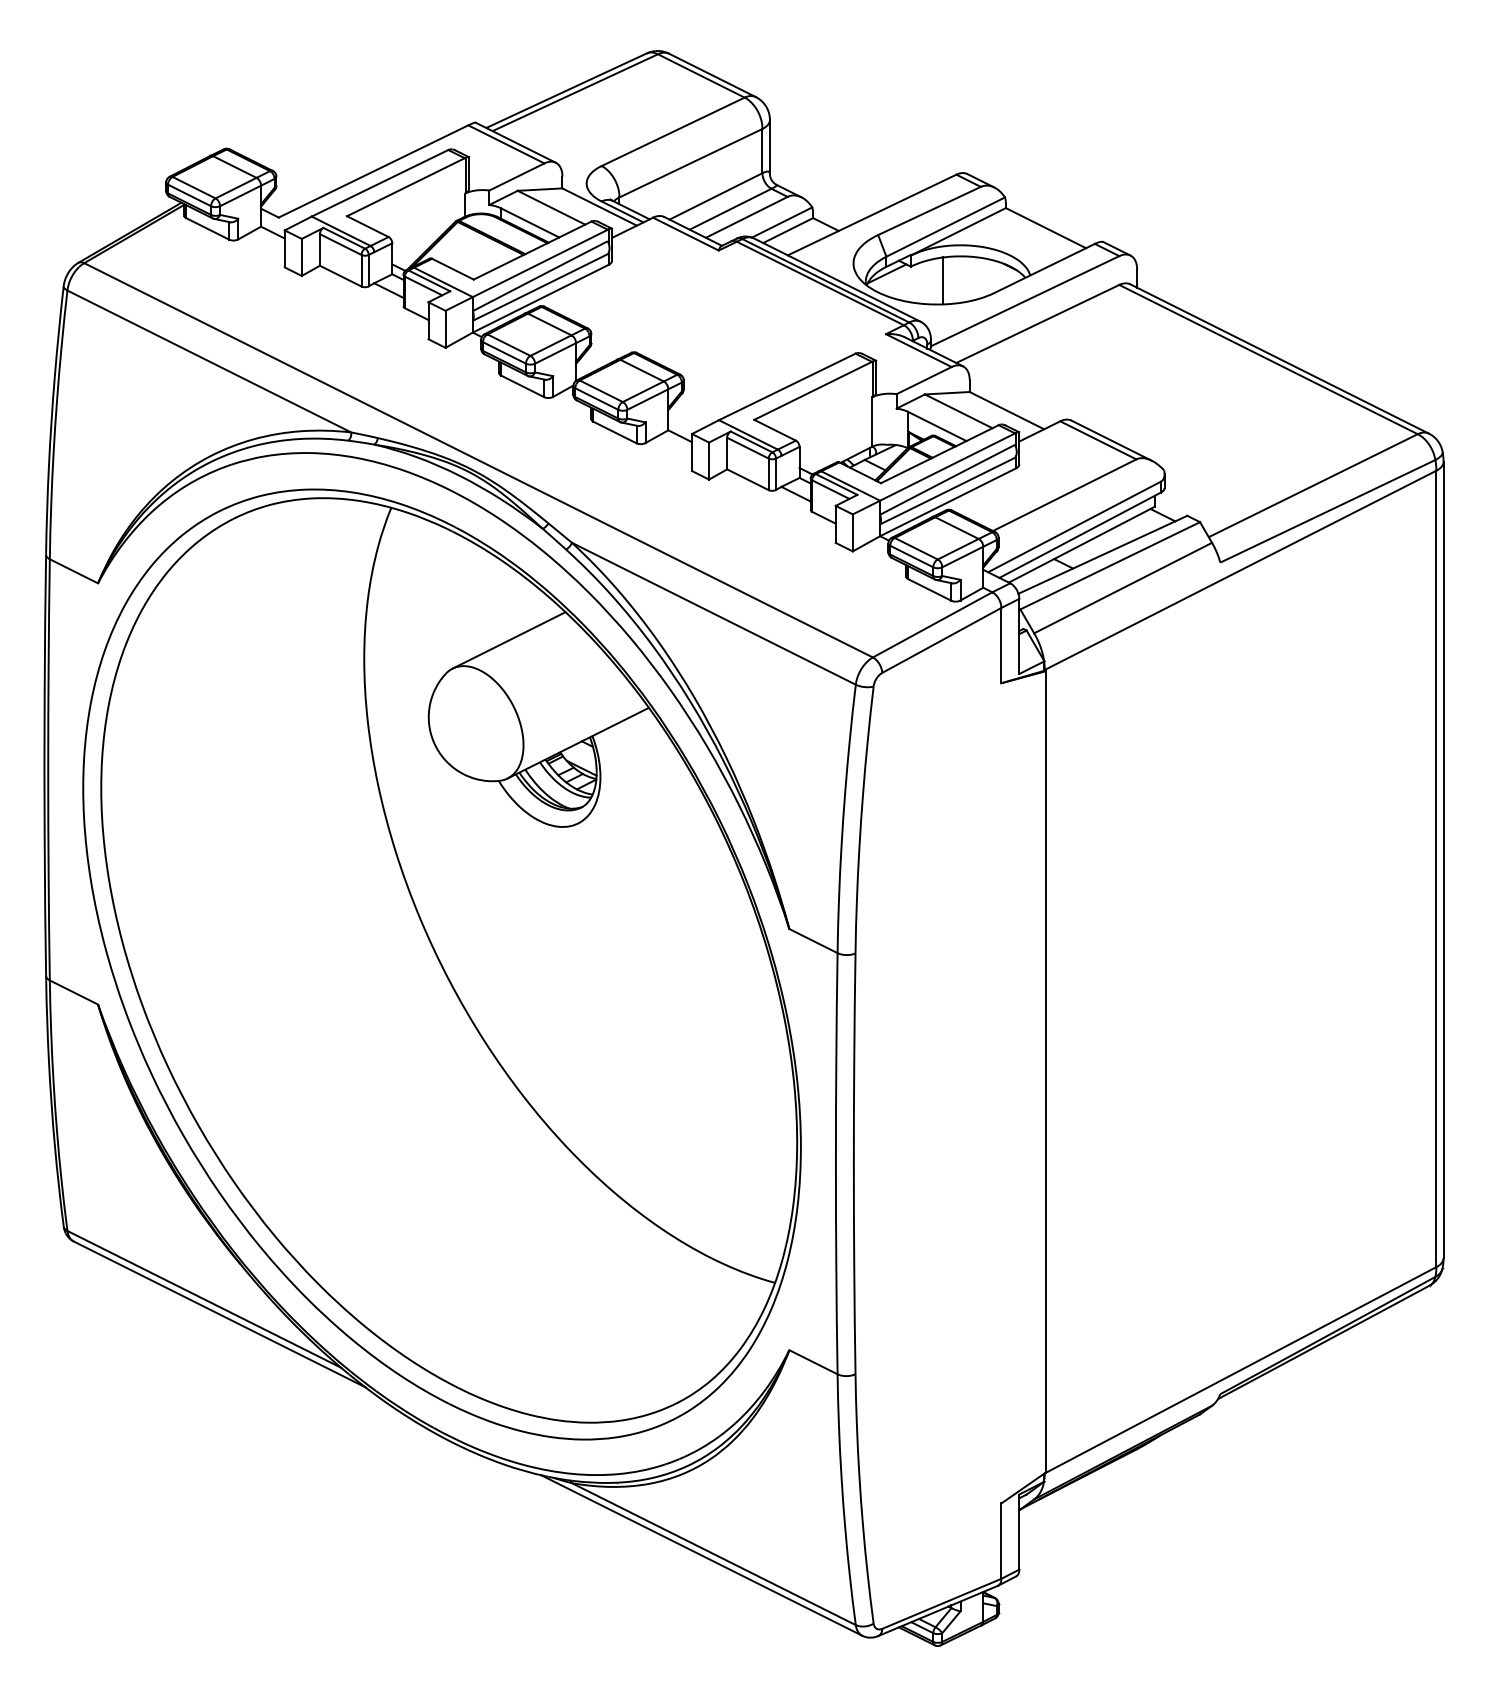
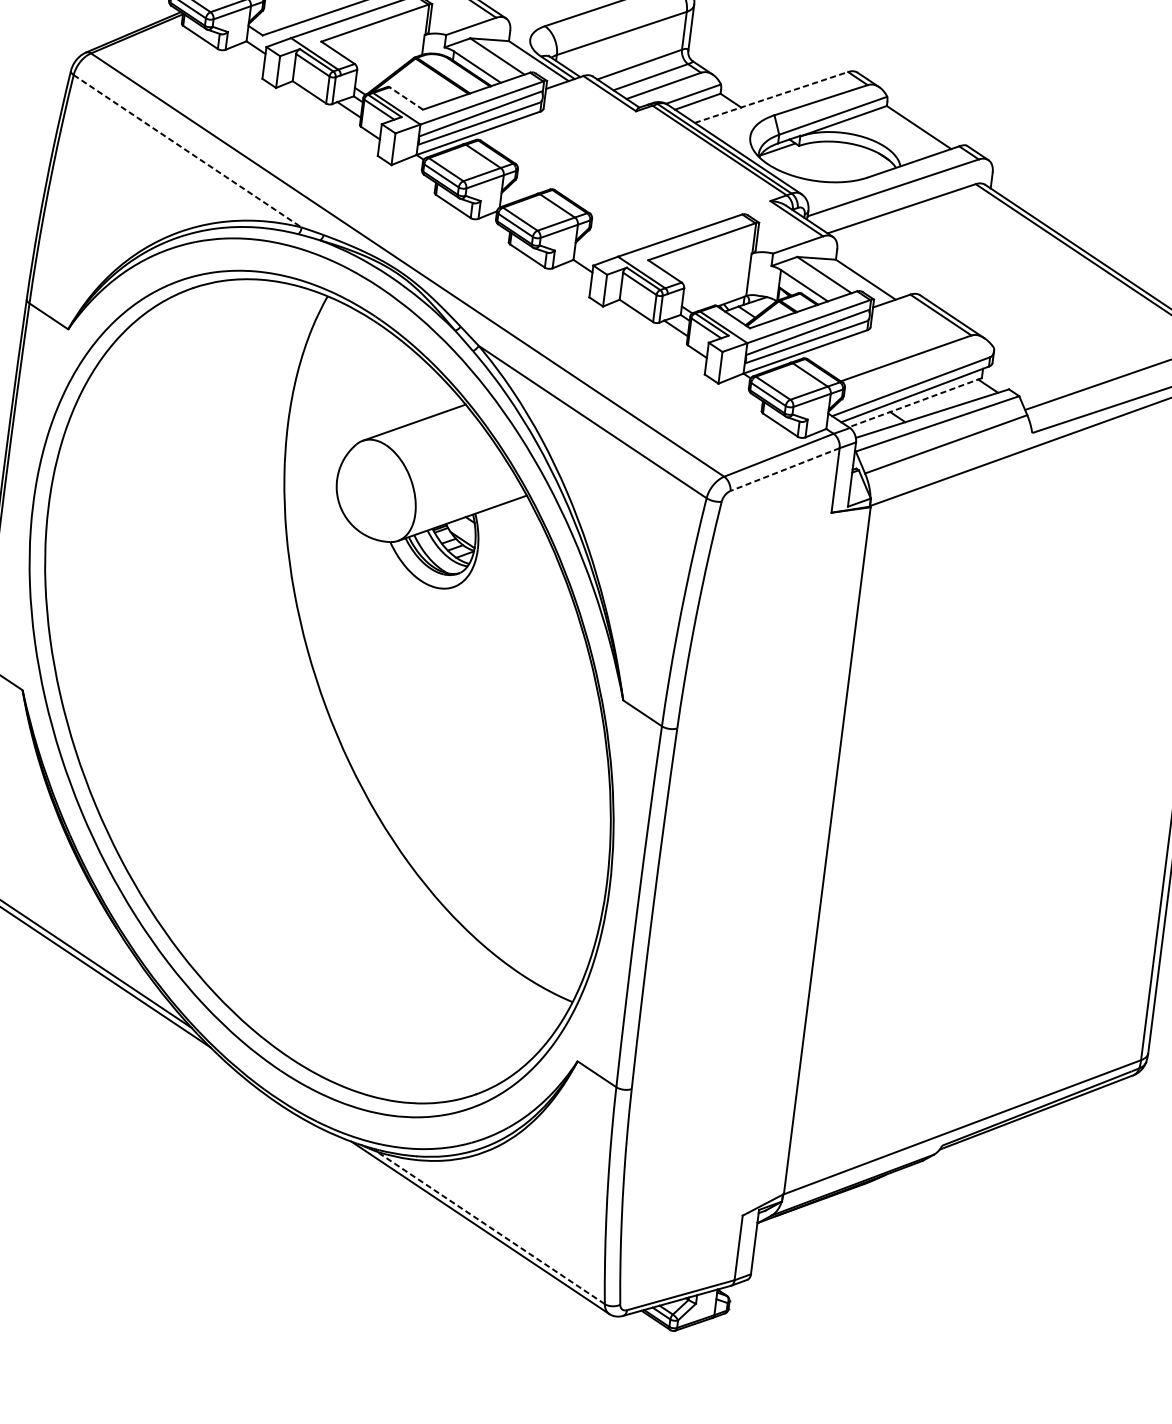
line: (872, 214) -> (771, 97), solid -> dashed
line: (452, 268) -> (406, 97), solid -> dashed
line: (943, 280) -> (825, 161), removed
line: (209, 361) -> (187, 151), solid -> dashed
line: (1081, 544) -> (915, 402), solid -> dashed
line: (941, 640) -> (784, 469), solid -> dashed
line: (713, 1554) -> (490, 1228), solid -> dashed

